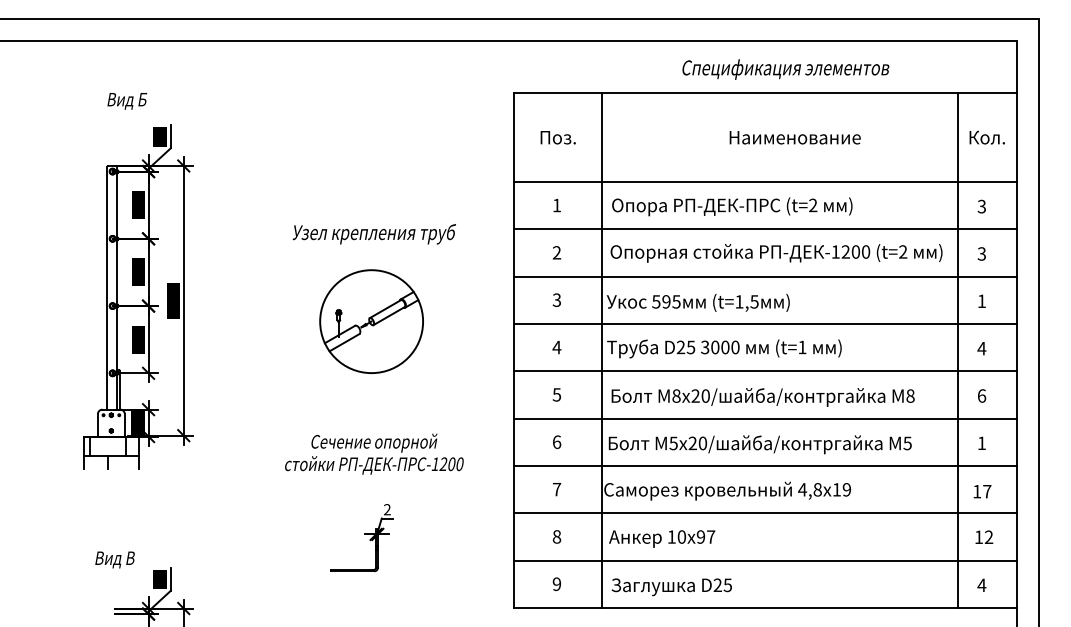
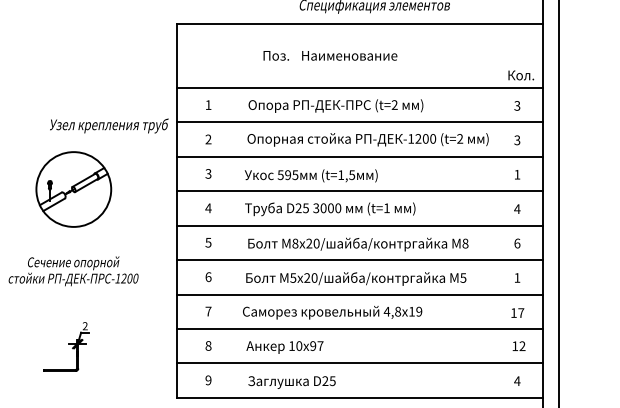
text: (557, 137) -> (275, 55), moved
text: (794, 137) -> (349, 55), moved
text: (986, 137) -> (520, 75), moved
text: (373, 234) -> (108, 126), moved
line: (602, 350) -> (241, 210), removed
line: (957, 350) -> (499, 210), removed
text: (374, 453) -> (73, 270), moved

